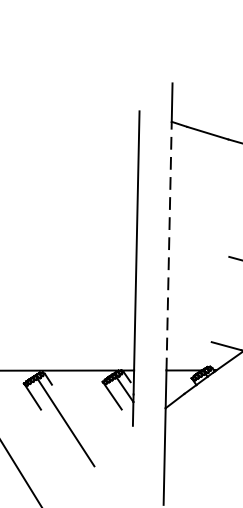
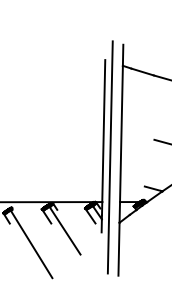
line: (169, 245) -> (121, 133), dashed -> solid
line: (147, 289) -> (109, 157), added

